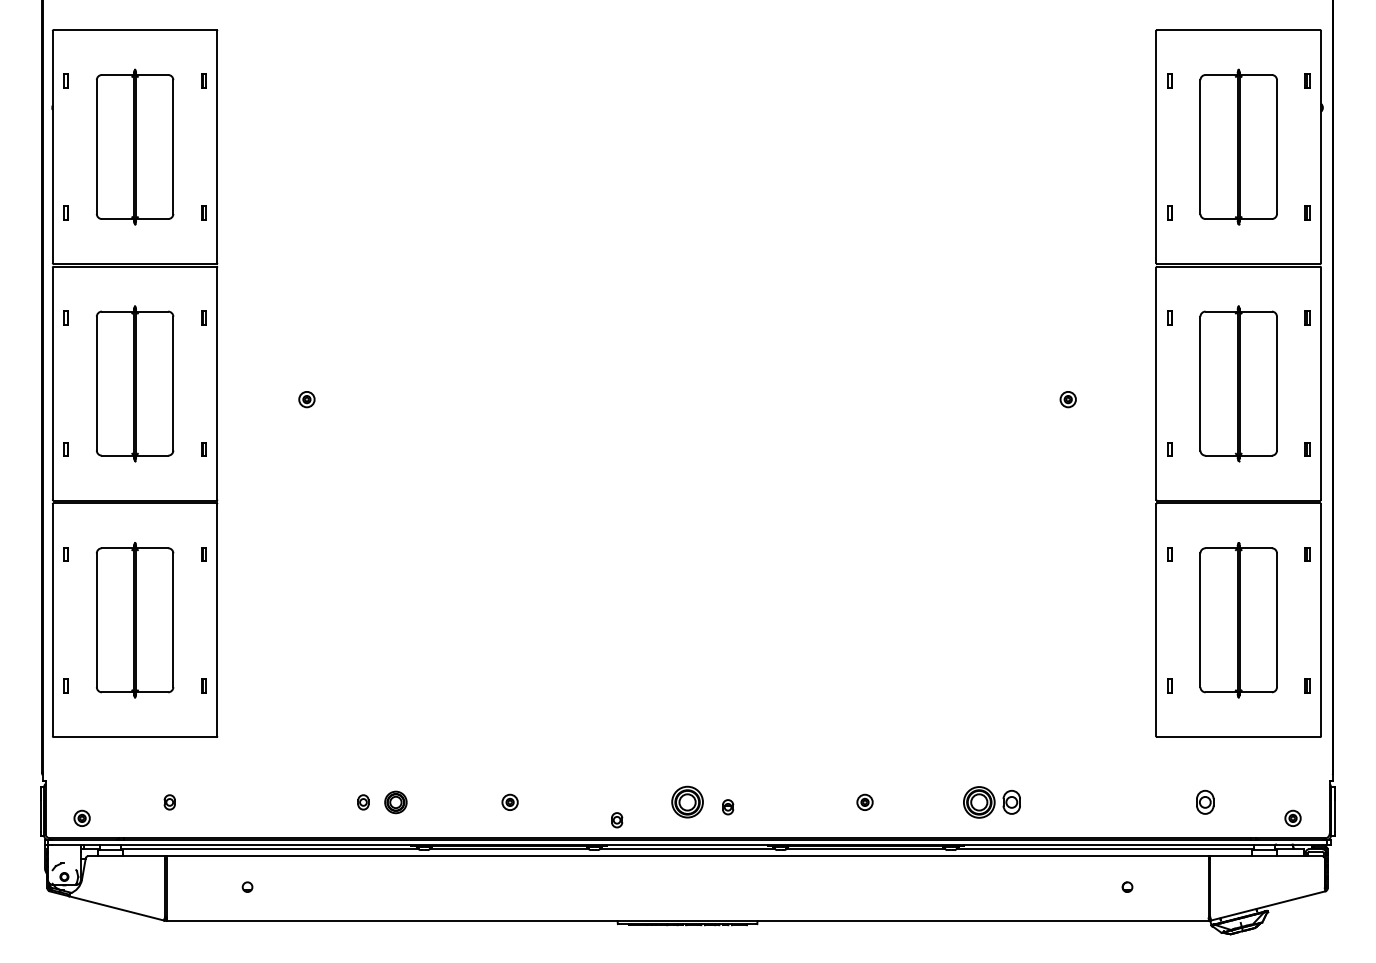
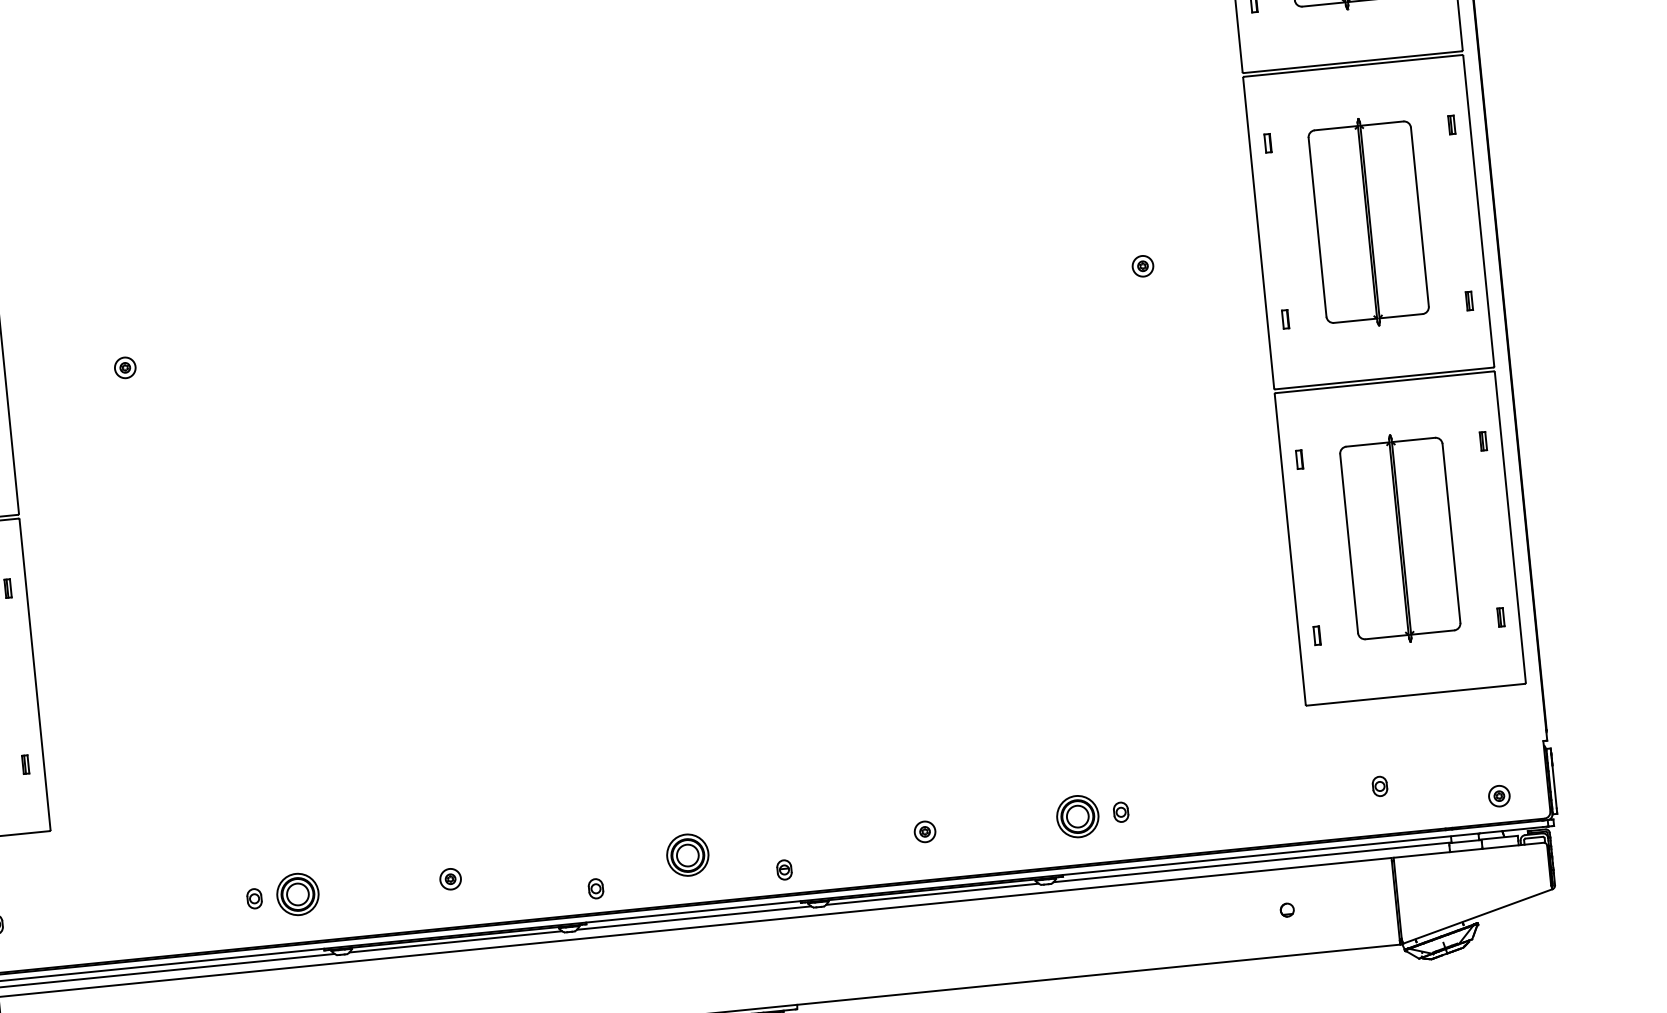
part: (395, 802) -> (297, 894), size x1.43
part: (1011, 802) -> (1120, 812), size x0.62
part: (1205, 802) -> (1380, 786), size x0.62
part: (728, 807) -> (785, 870), moved

